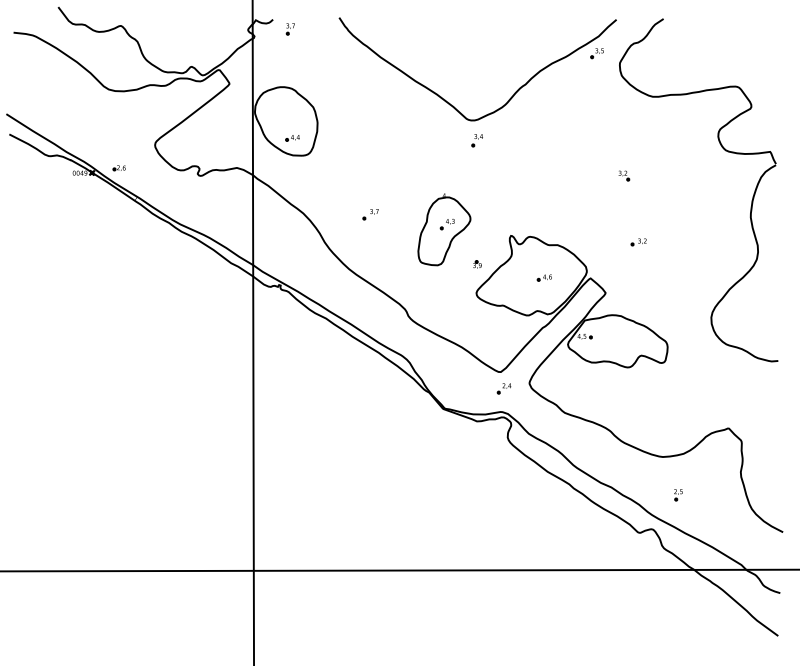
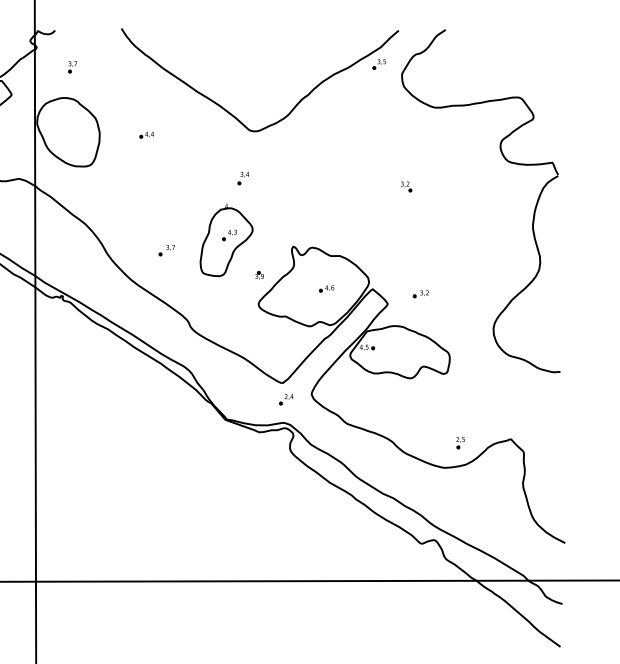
part: (289, 29) -> (71, 67), moved
part: (292, 138) -> (146, 135), moved
part: (476, 140) -> (242, 178), moved
part: (370, 214) -> (166, 250), moved
part: (638, 242) -> (420, 294), moved
part: (678, 495) -> (460, 443), moved

